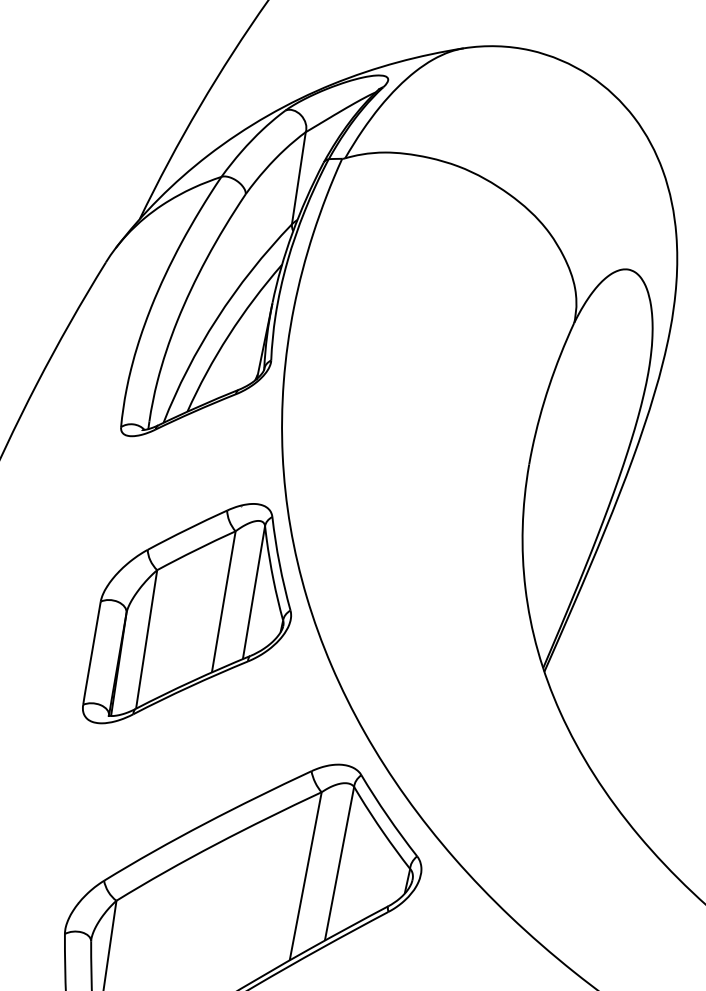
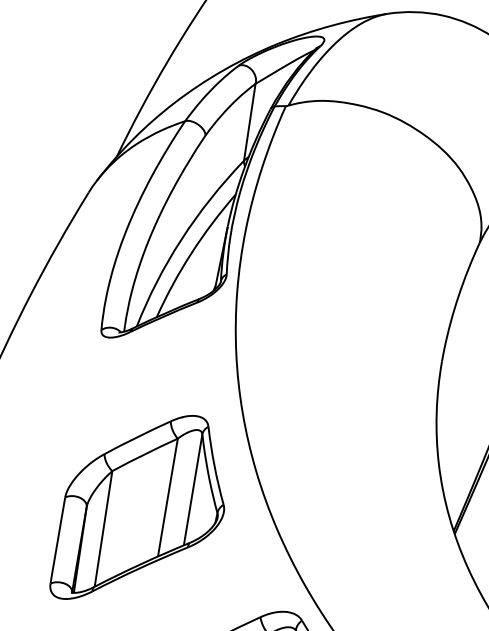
part: (186, 613) -> (136, 507), moved

